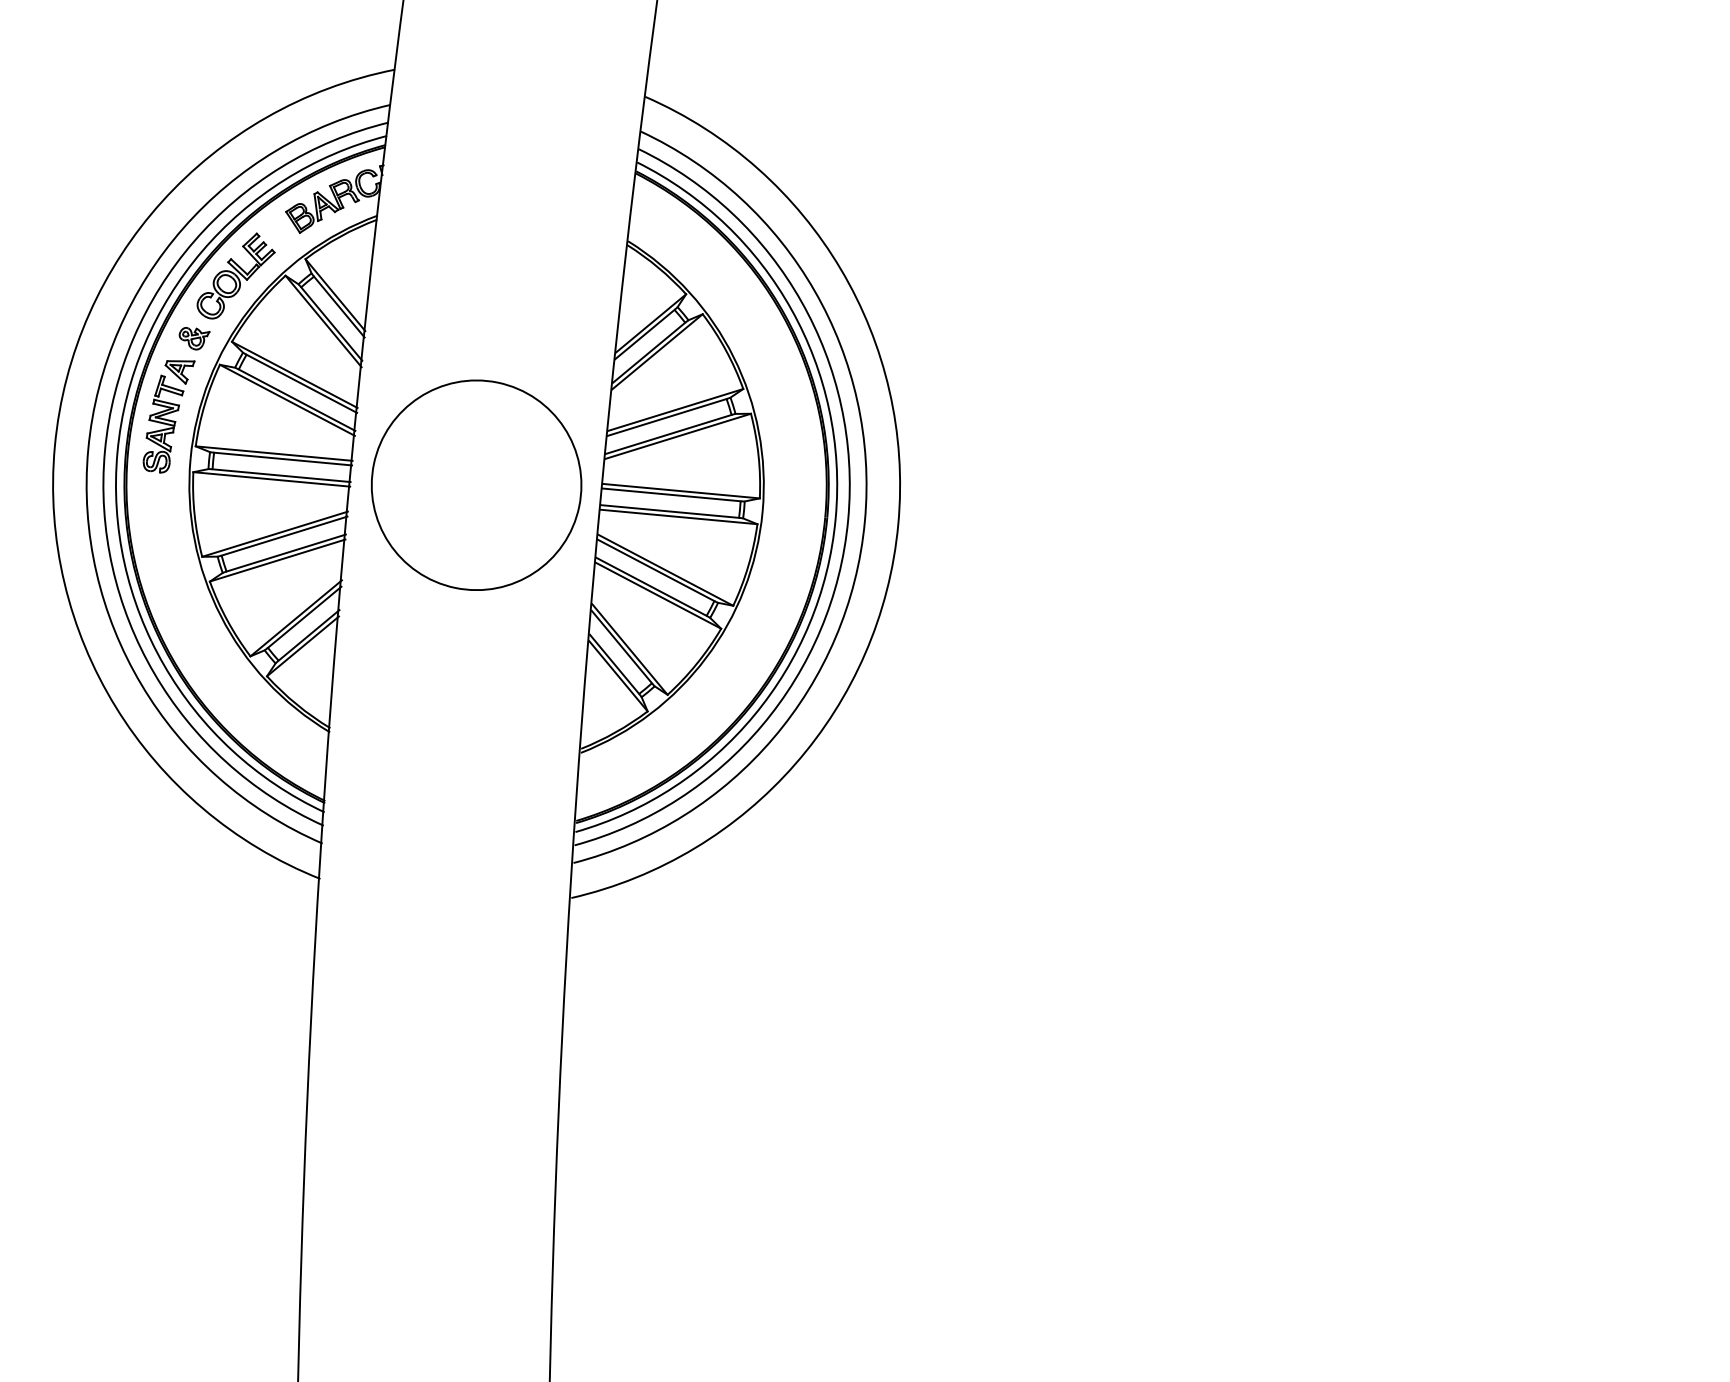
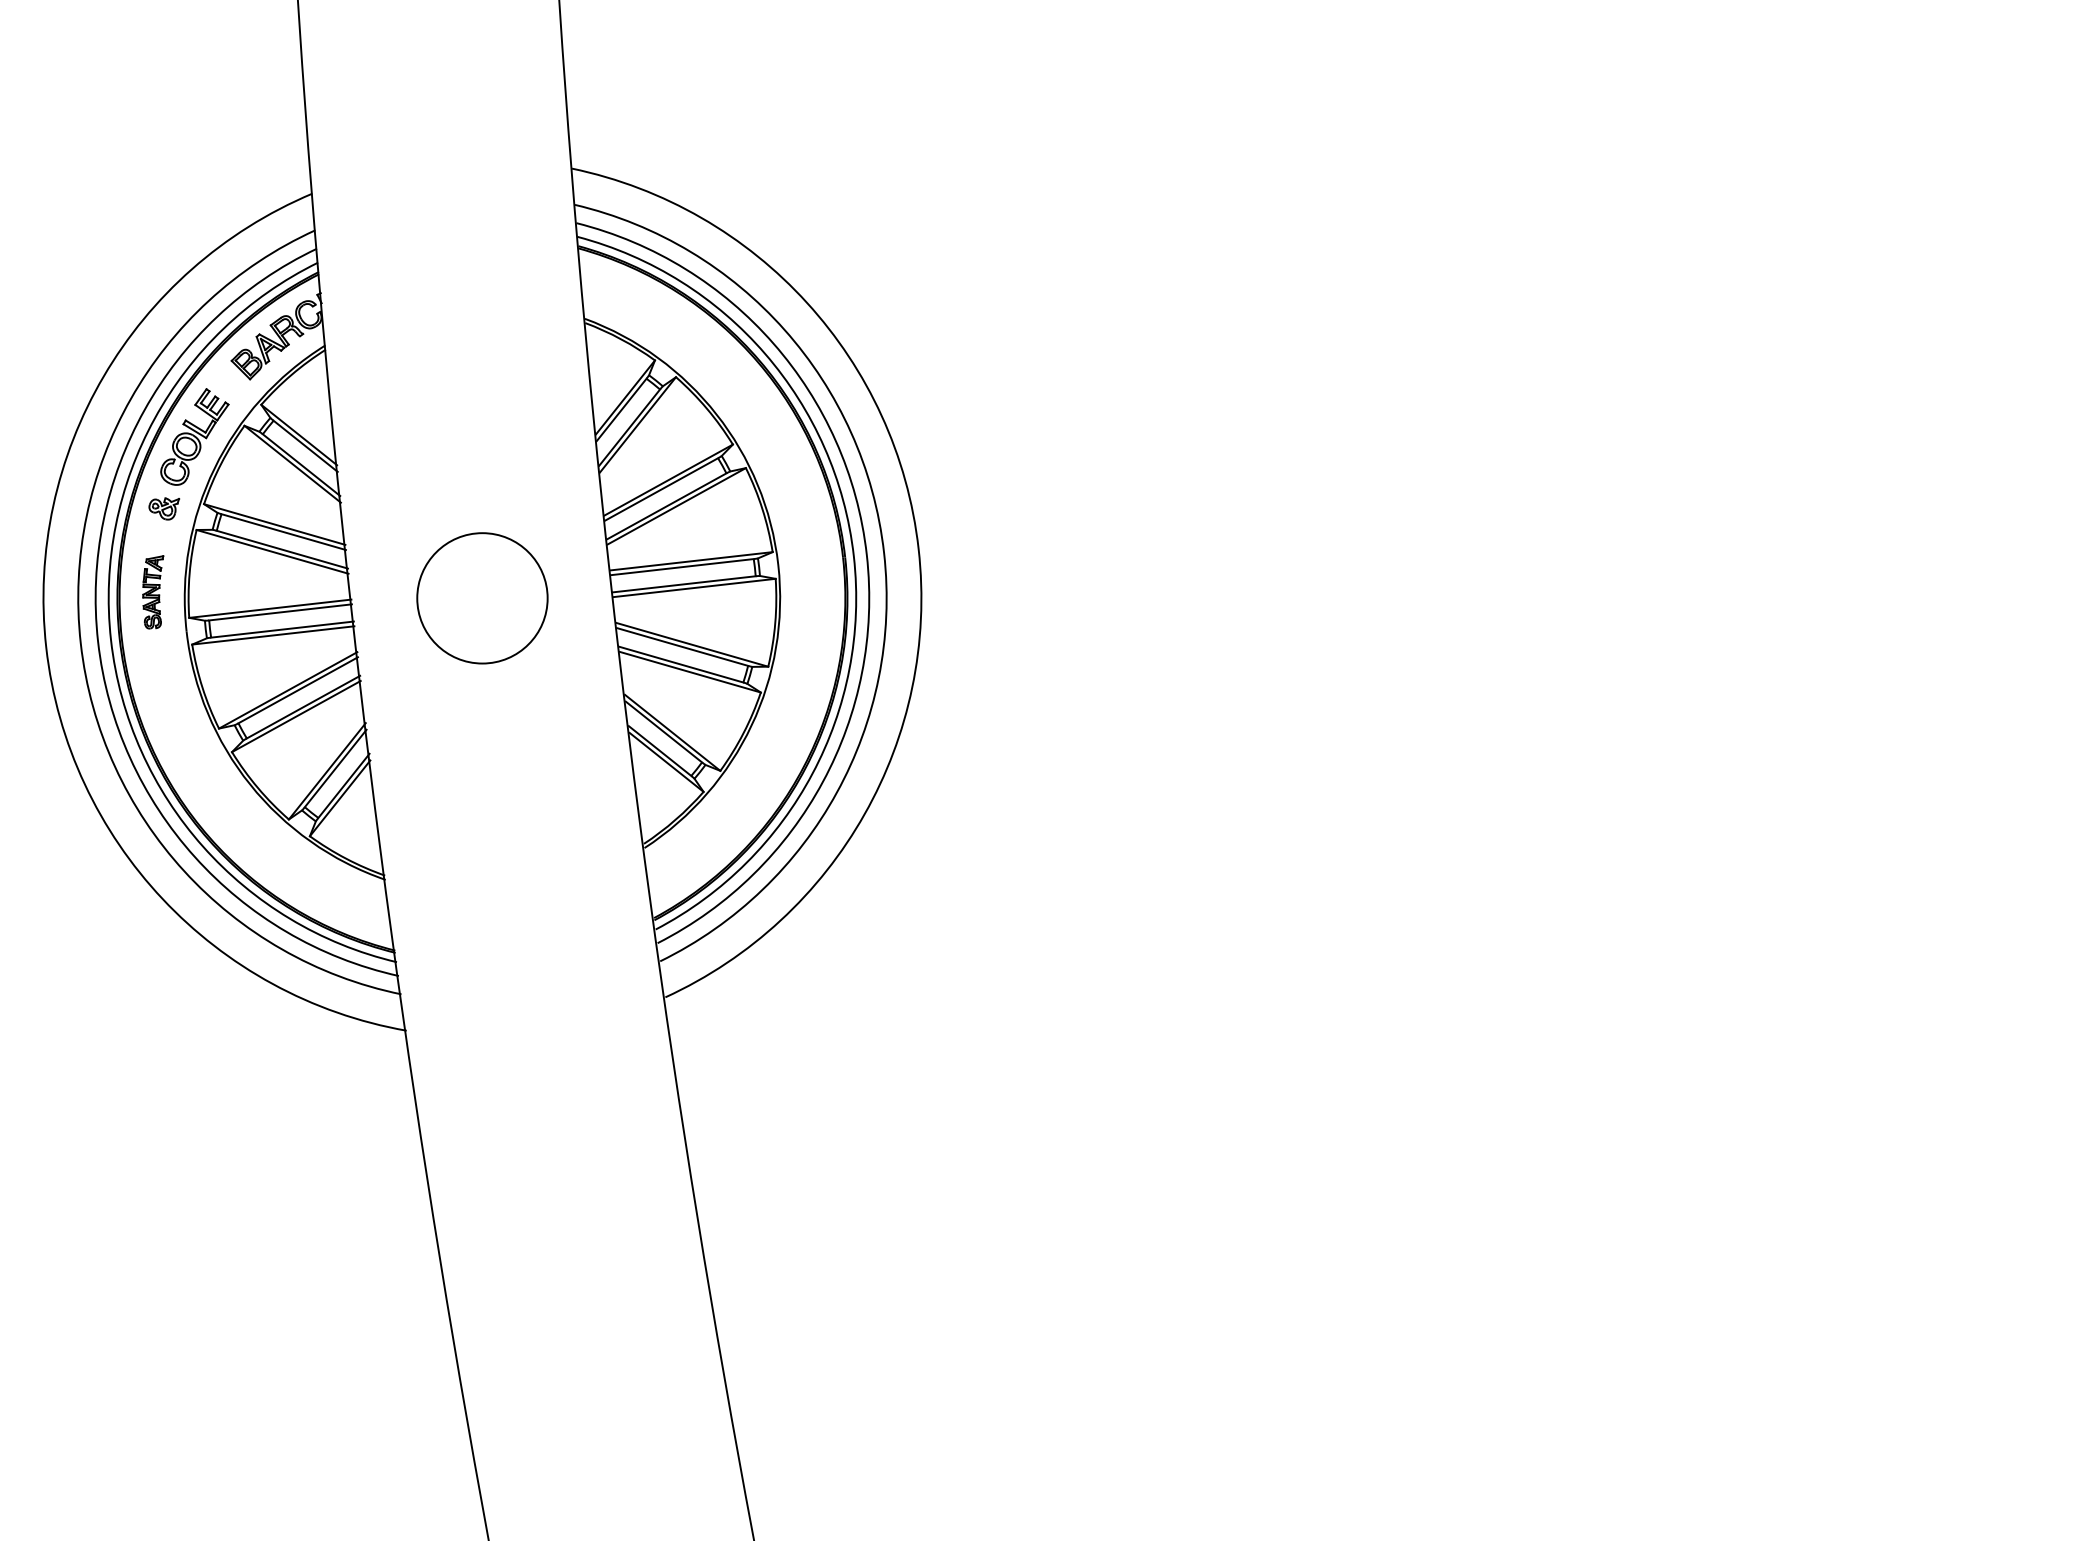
part: (166, 415) -> (152, 592), size x0.6
circle: (476, 485) -> (482, 598), size x0.6

